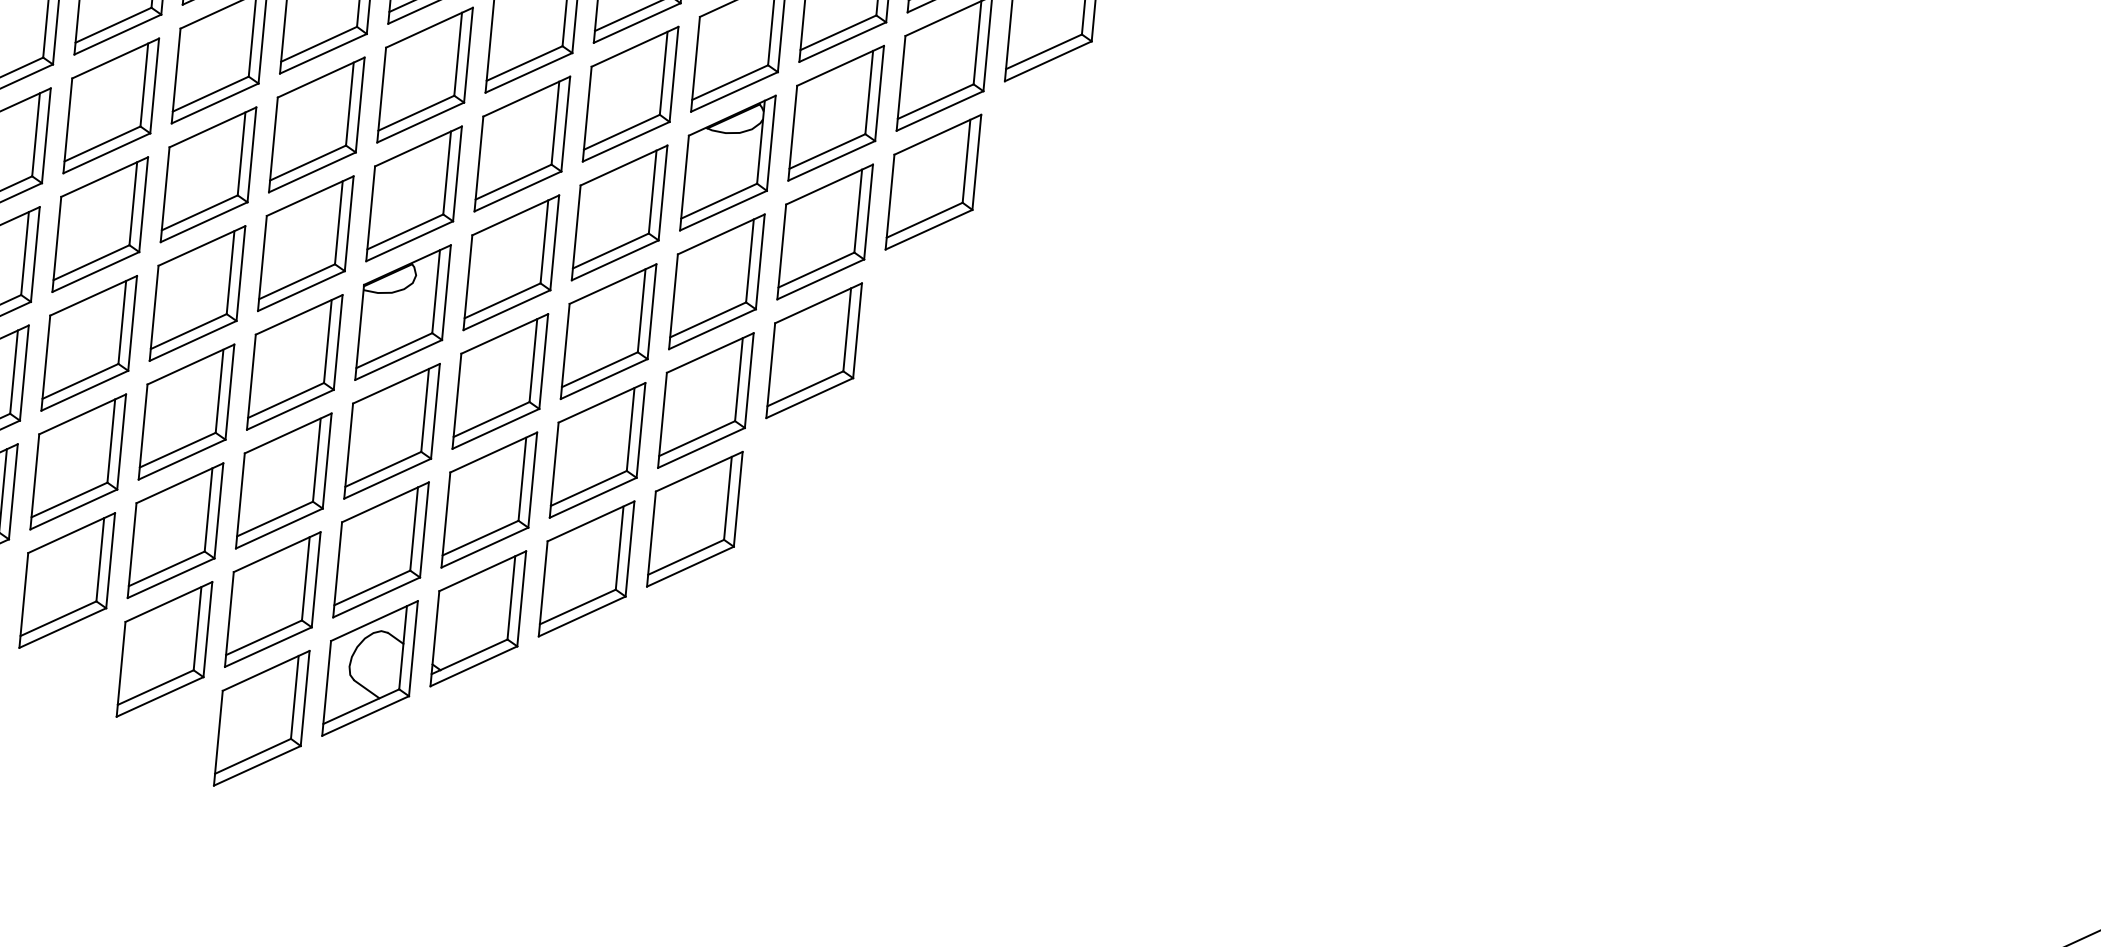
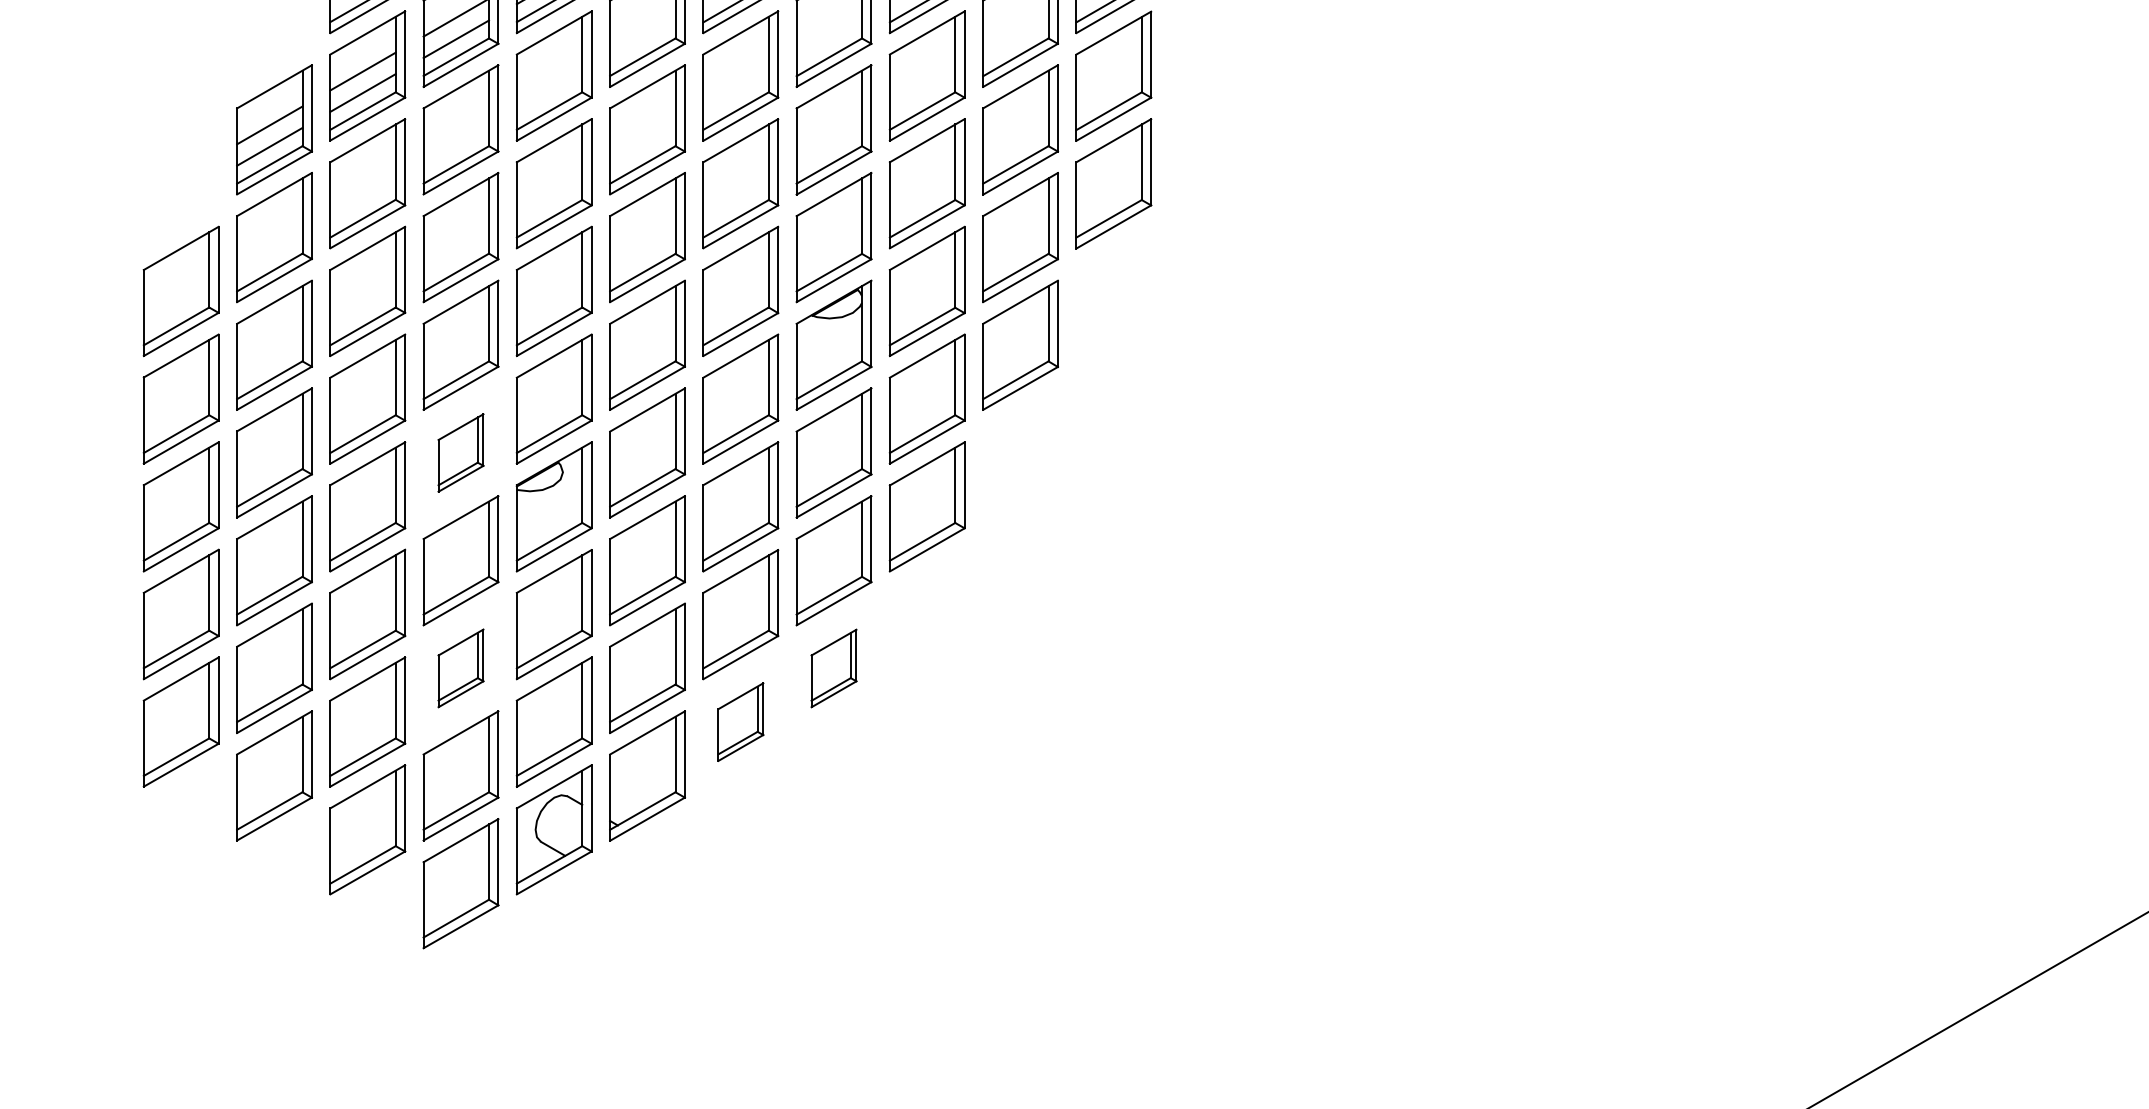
part: (305, 243) -> (460, 452), size x0.6
part: (283, 481) -> (460, 668), size x0.6
part: (694, 519) -> (833, 668), size x0.6
part: (586, 568) -> (740, 721), size x0.6

